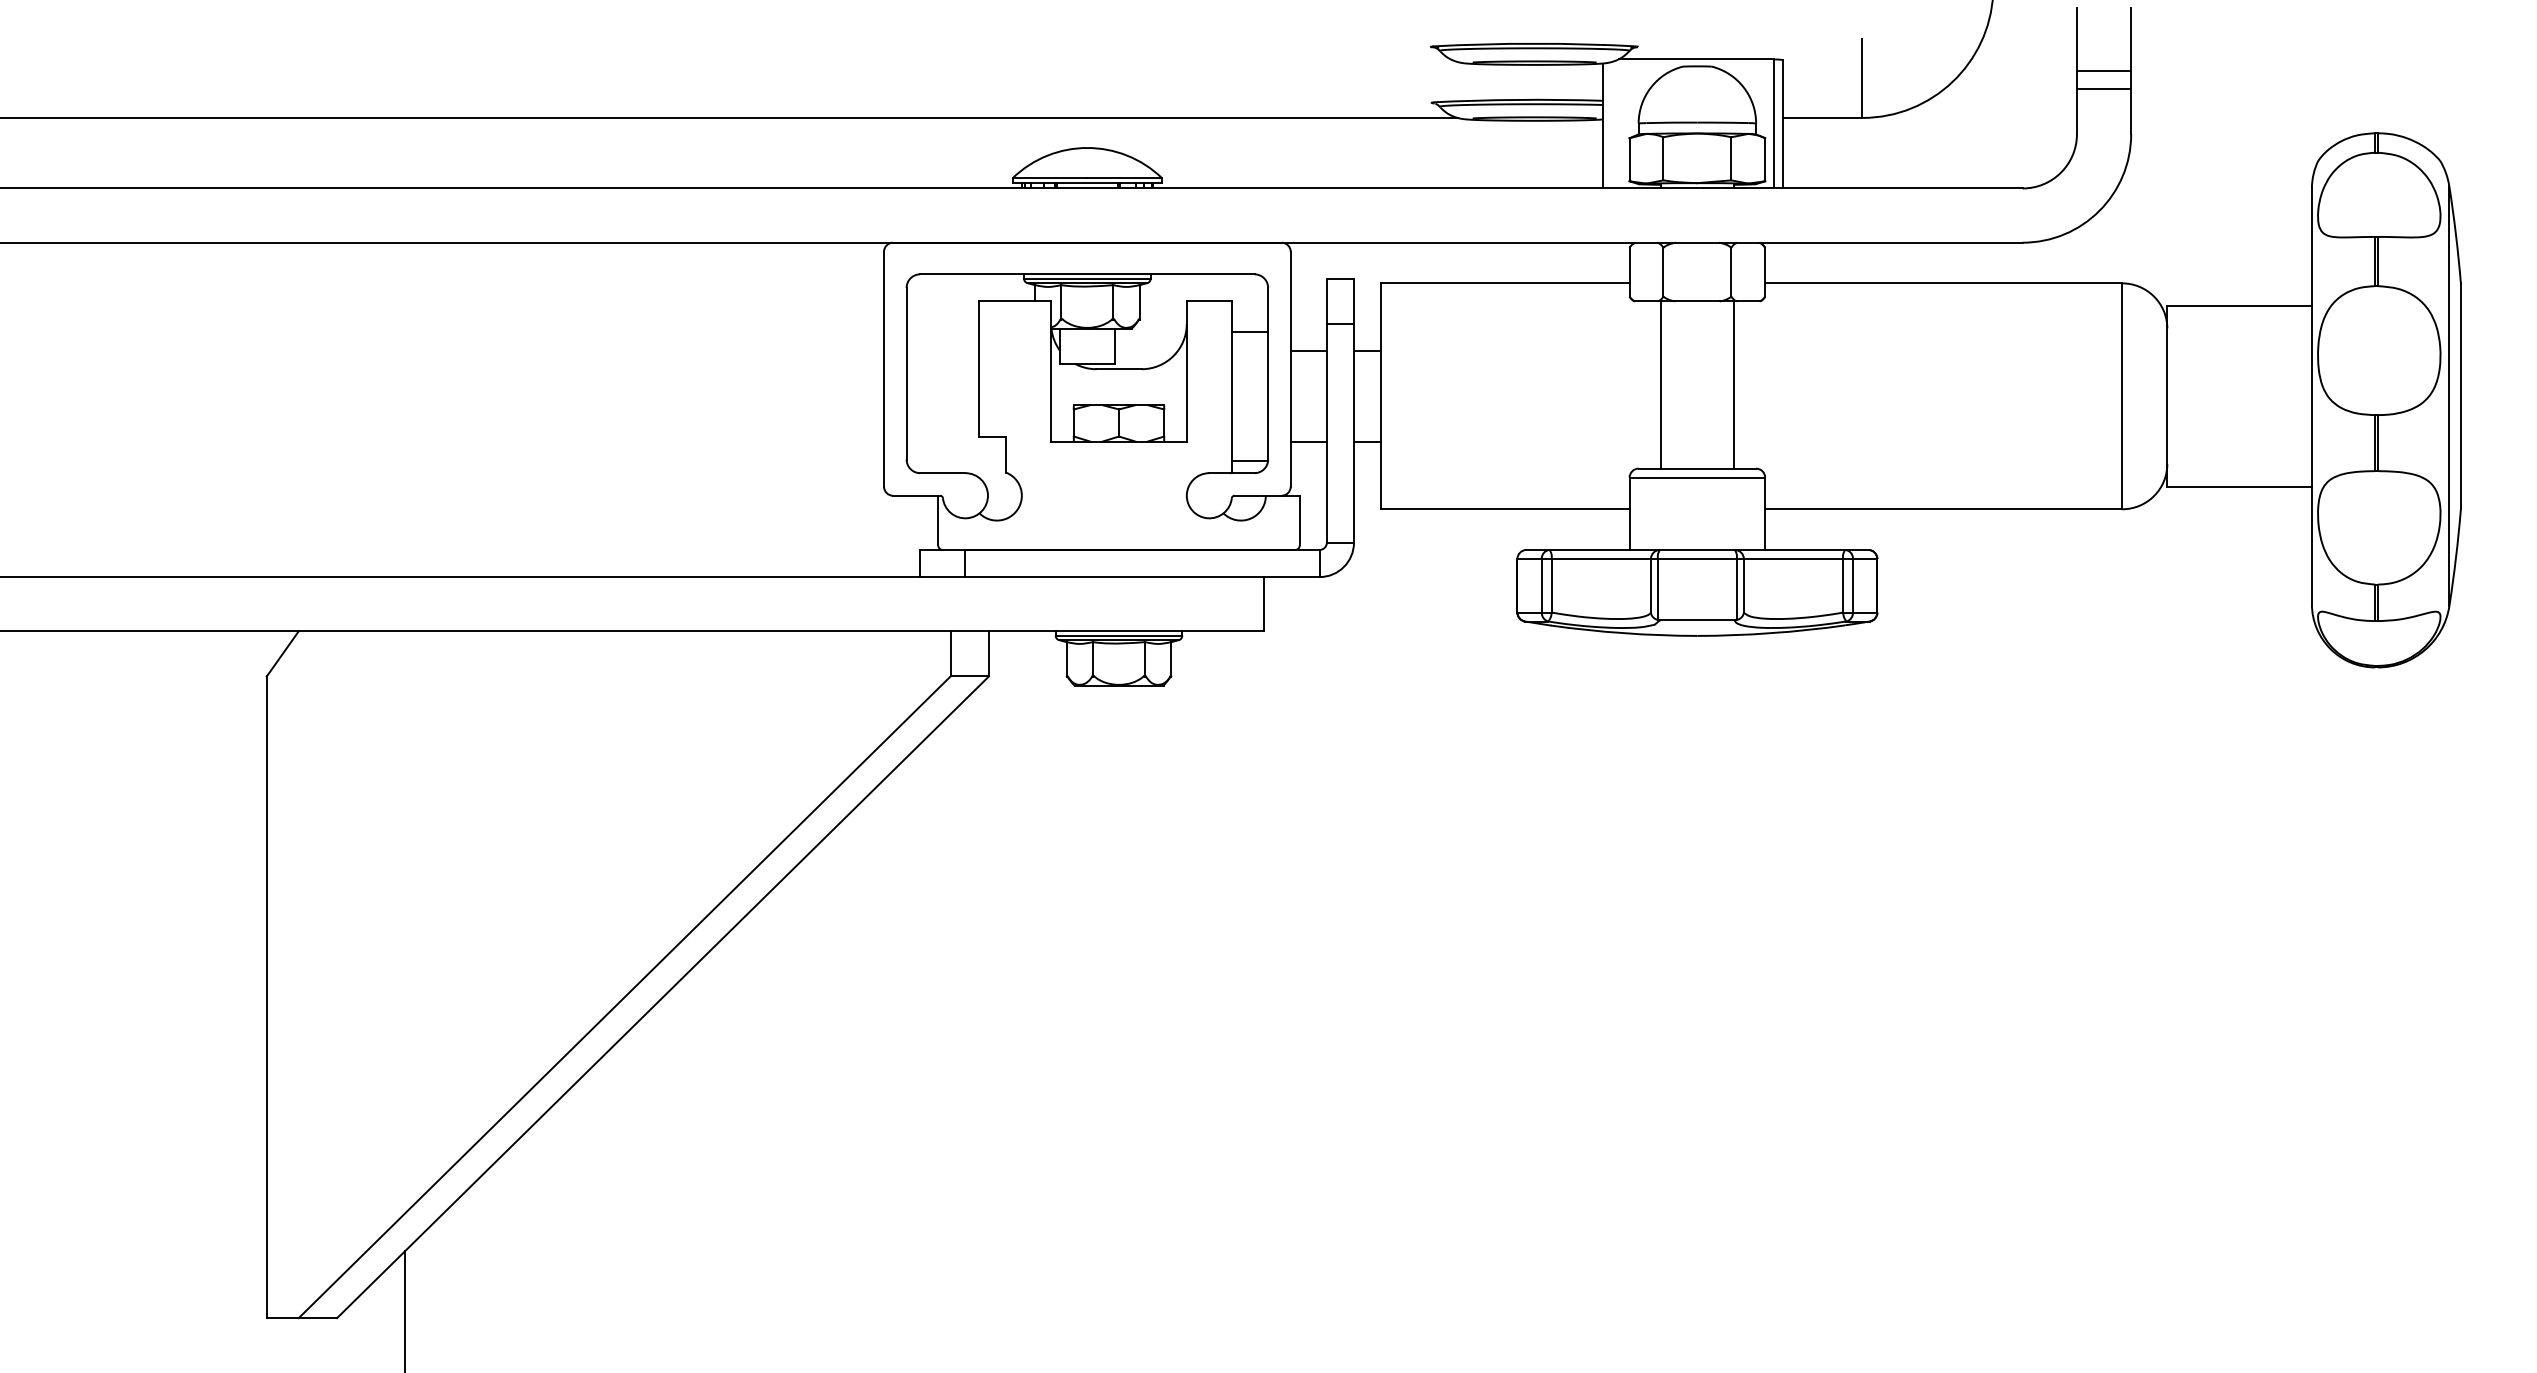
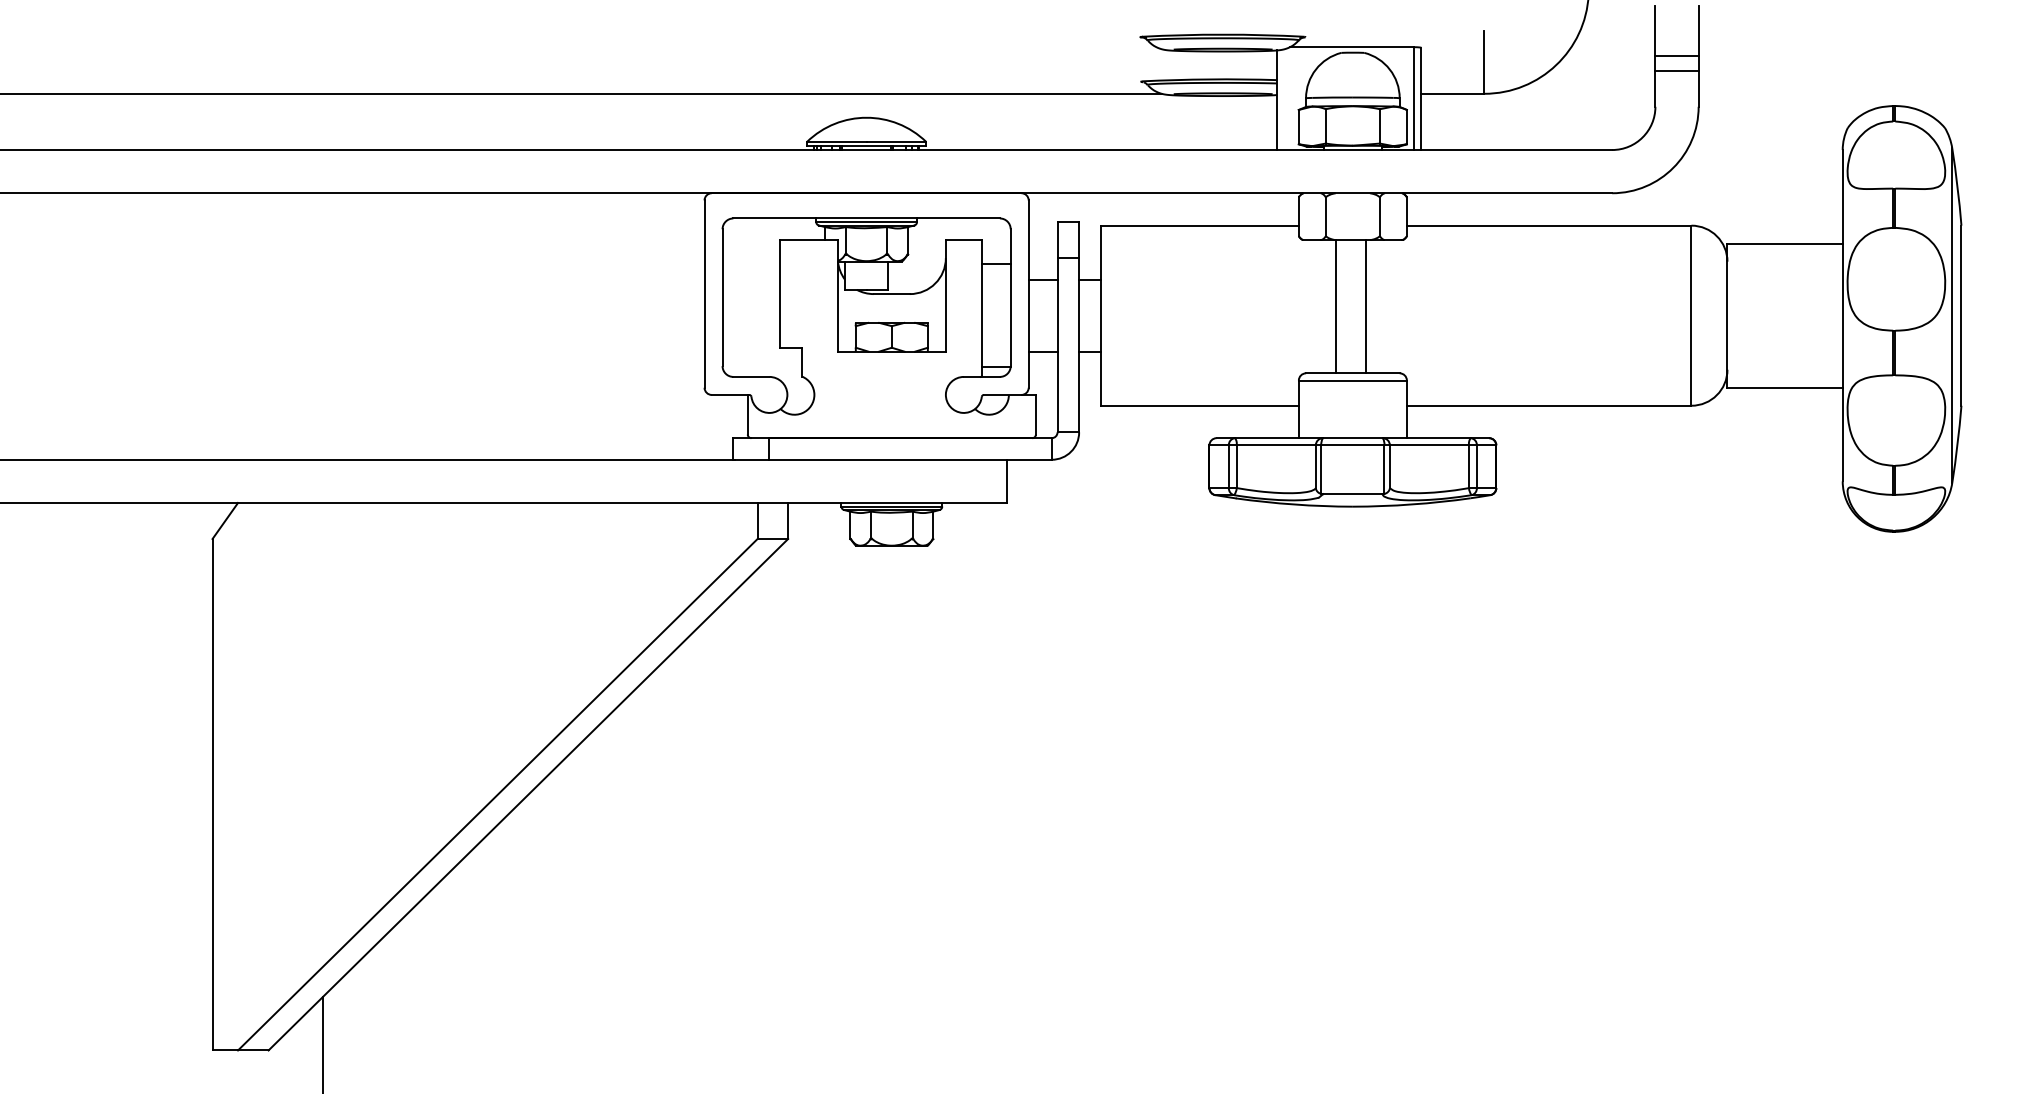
line: (1661, 384) -> (1366, 306), moved
line: (1733, 384) -> (1336, 306), moved

